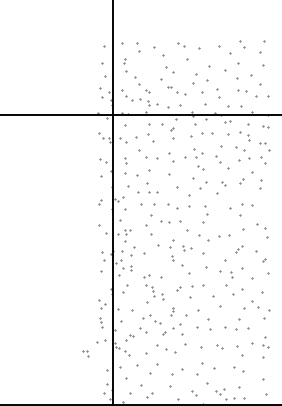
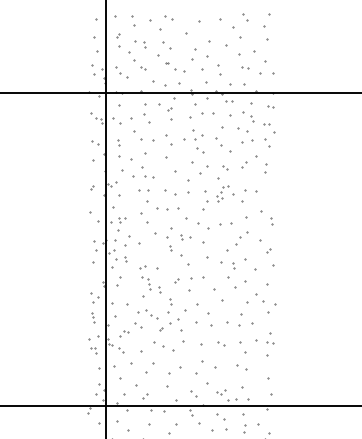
part: (181, 44) -> (168, 17), moved
part: (242, 90) -> (245, 67), size x0.62
part: (145, 102) -> (140, 44), moved
part: (147, 204) -> (143, 190), size x0.62
part: (221, 207) -> (222, 193), added
part: (266, 233) -> (271, 221), size x0.62
part: (238, 249) -> (241, 238), size x1.67
part: (171, 311) -> (169, 305), size x1.67
part: (85, 353) -> (93, 350), moved

